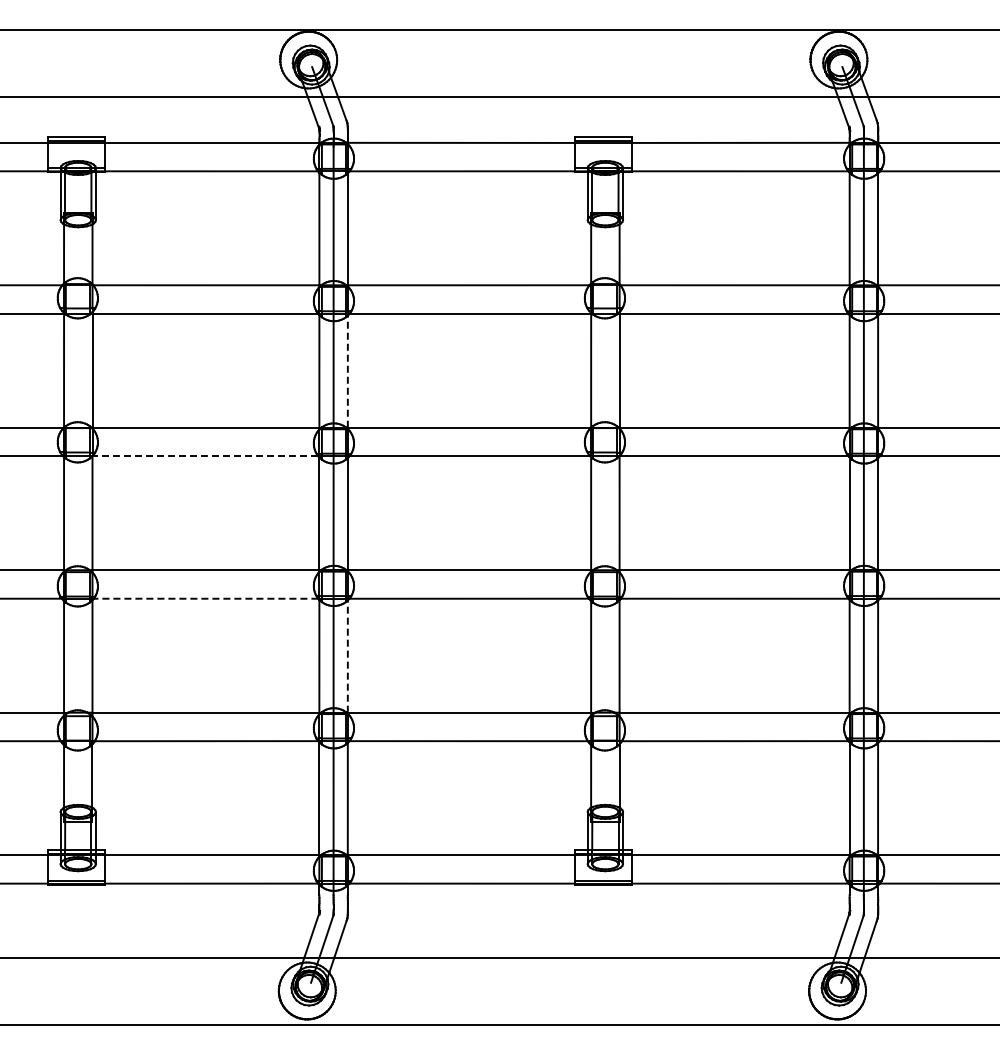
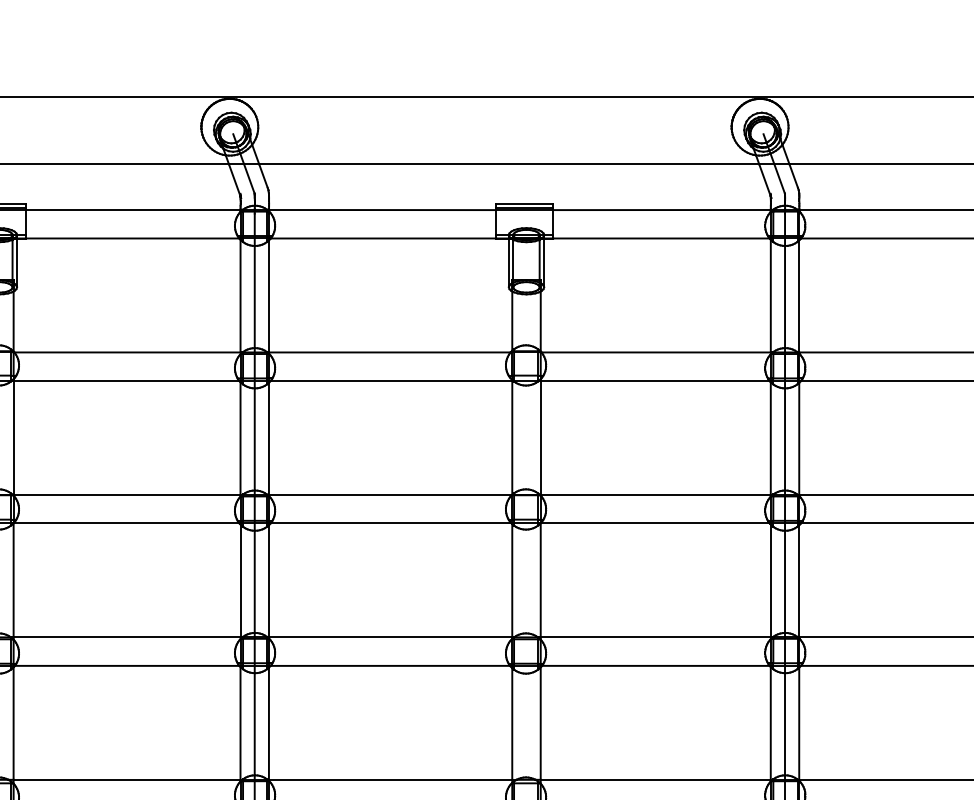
line: (347, 371) -> (268, 438), dashed -> solid
line: (205, 456) -> (126, 523), dashed -> solid
line: (205, 598) -> (126, 665), dashed -> solid
line: (347, 656) -> (268, 723), dashed -> solid

